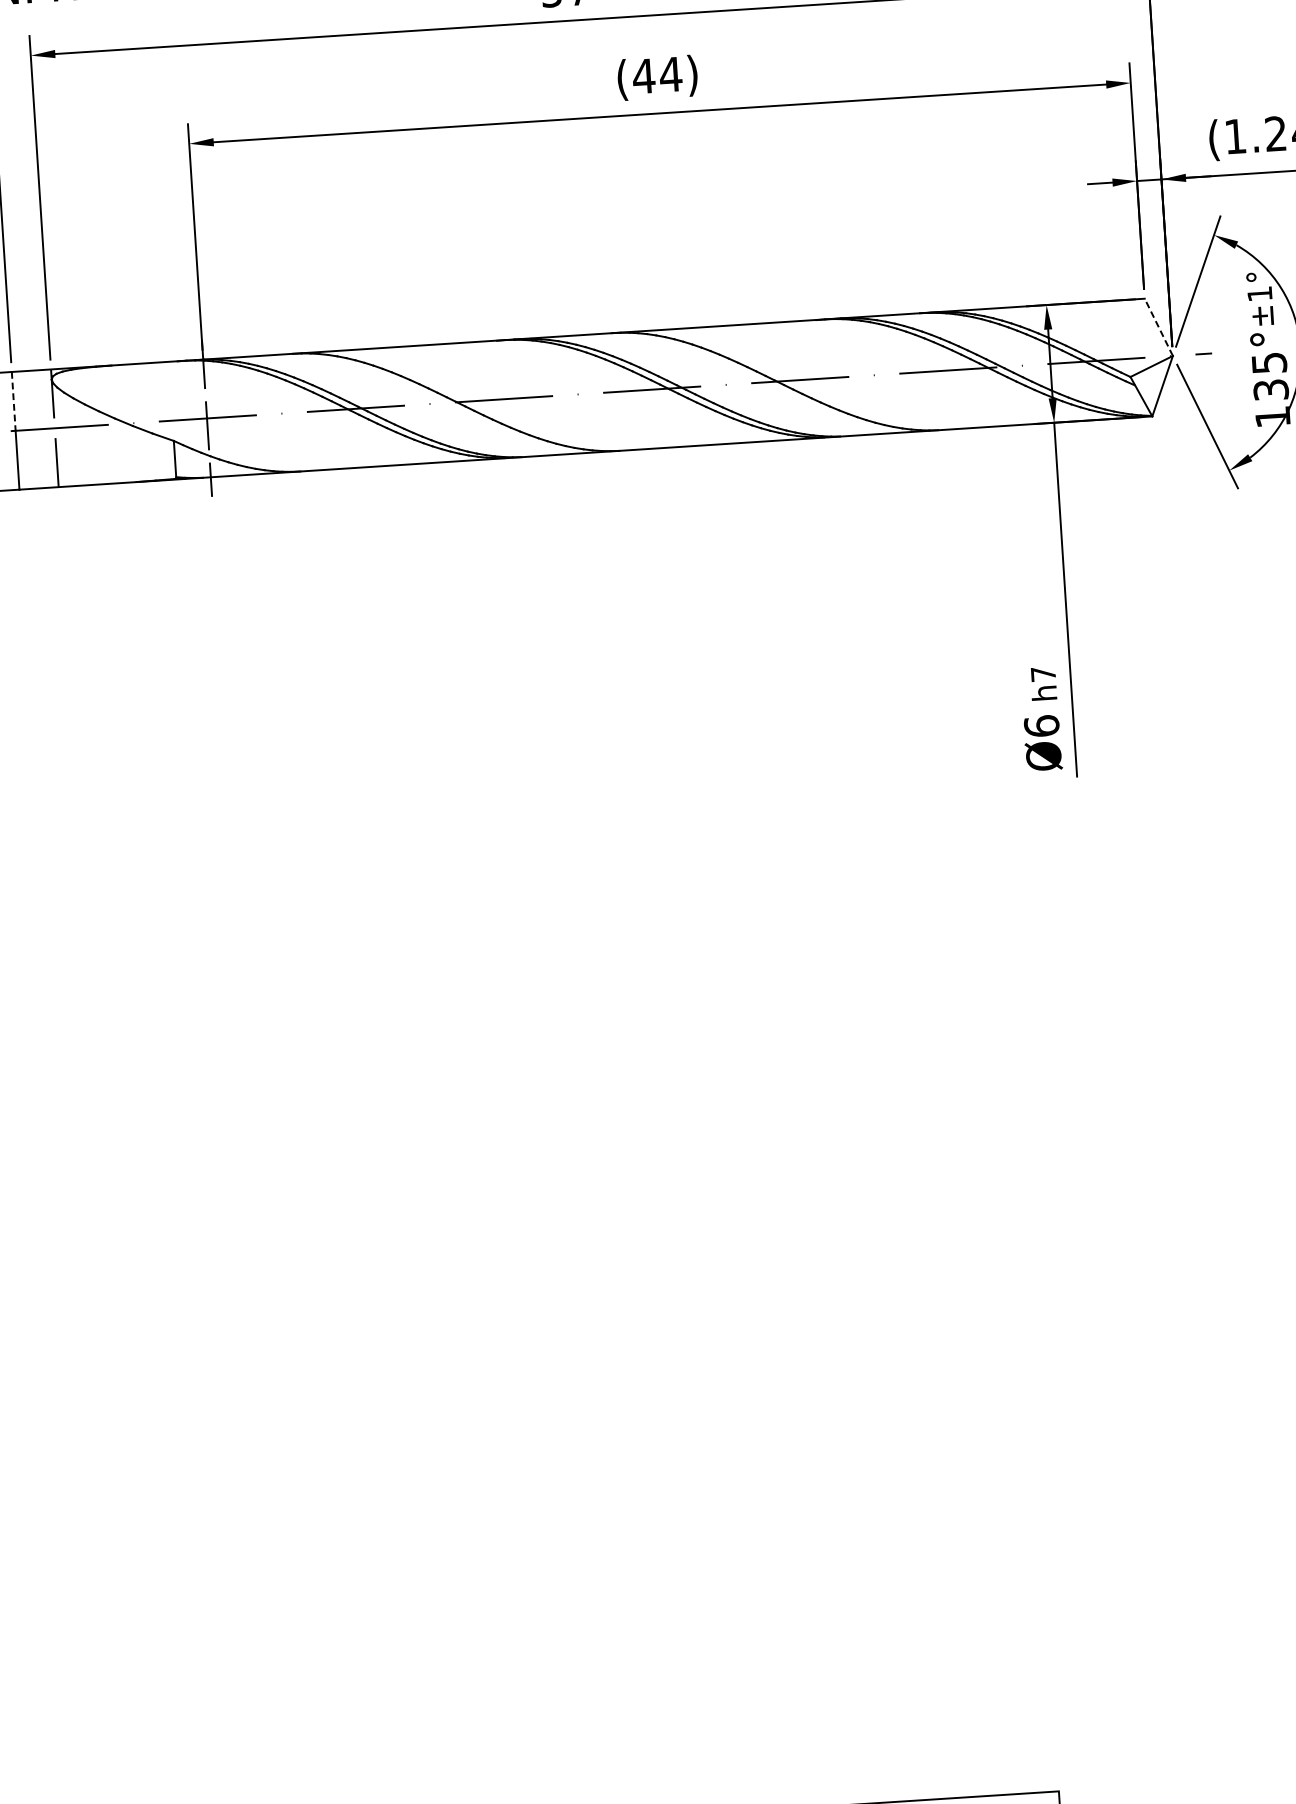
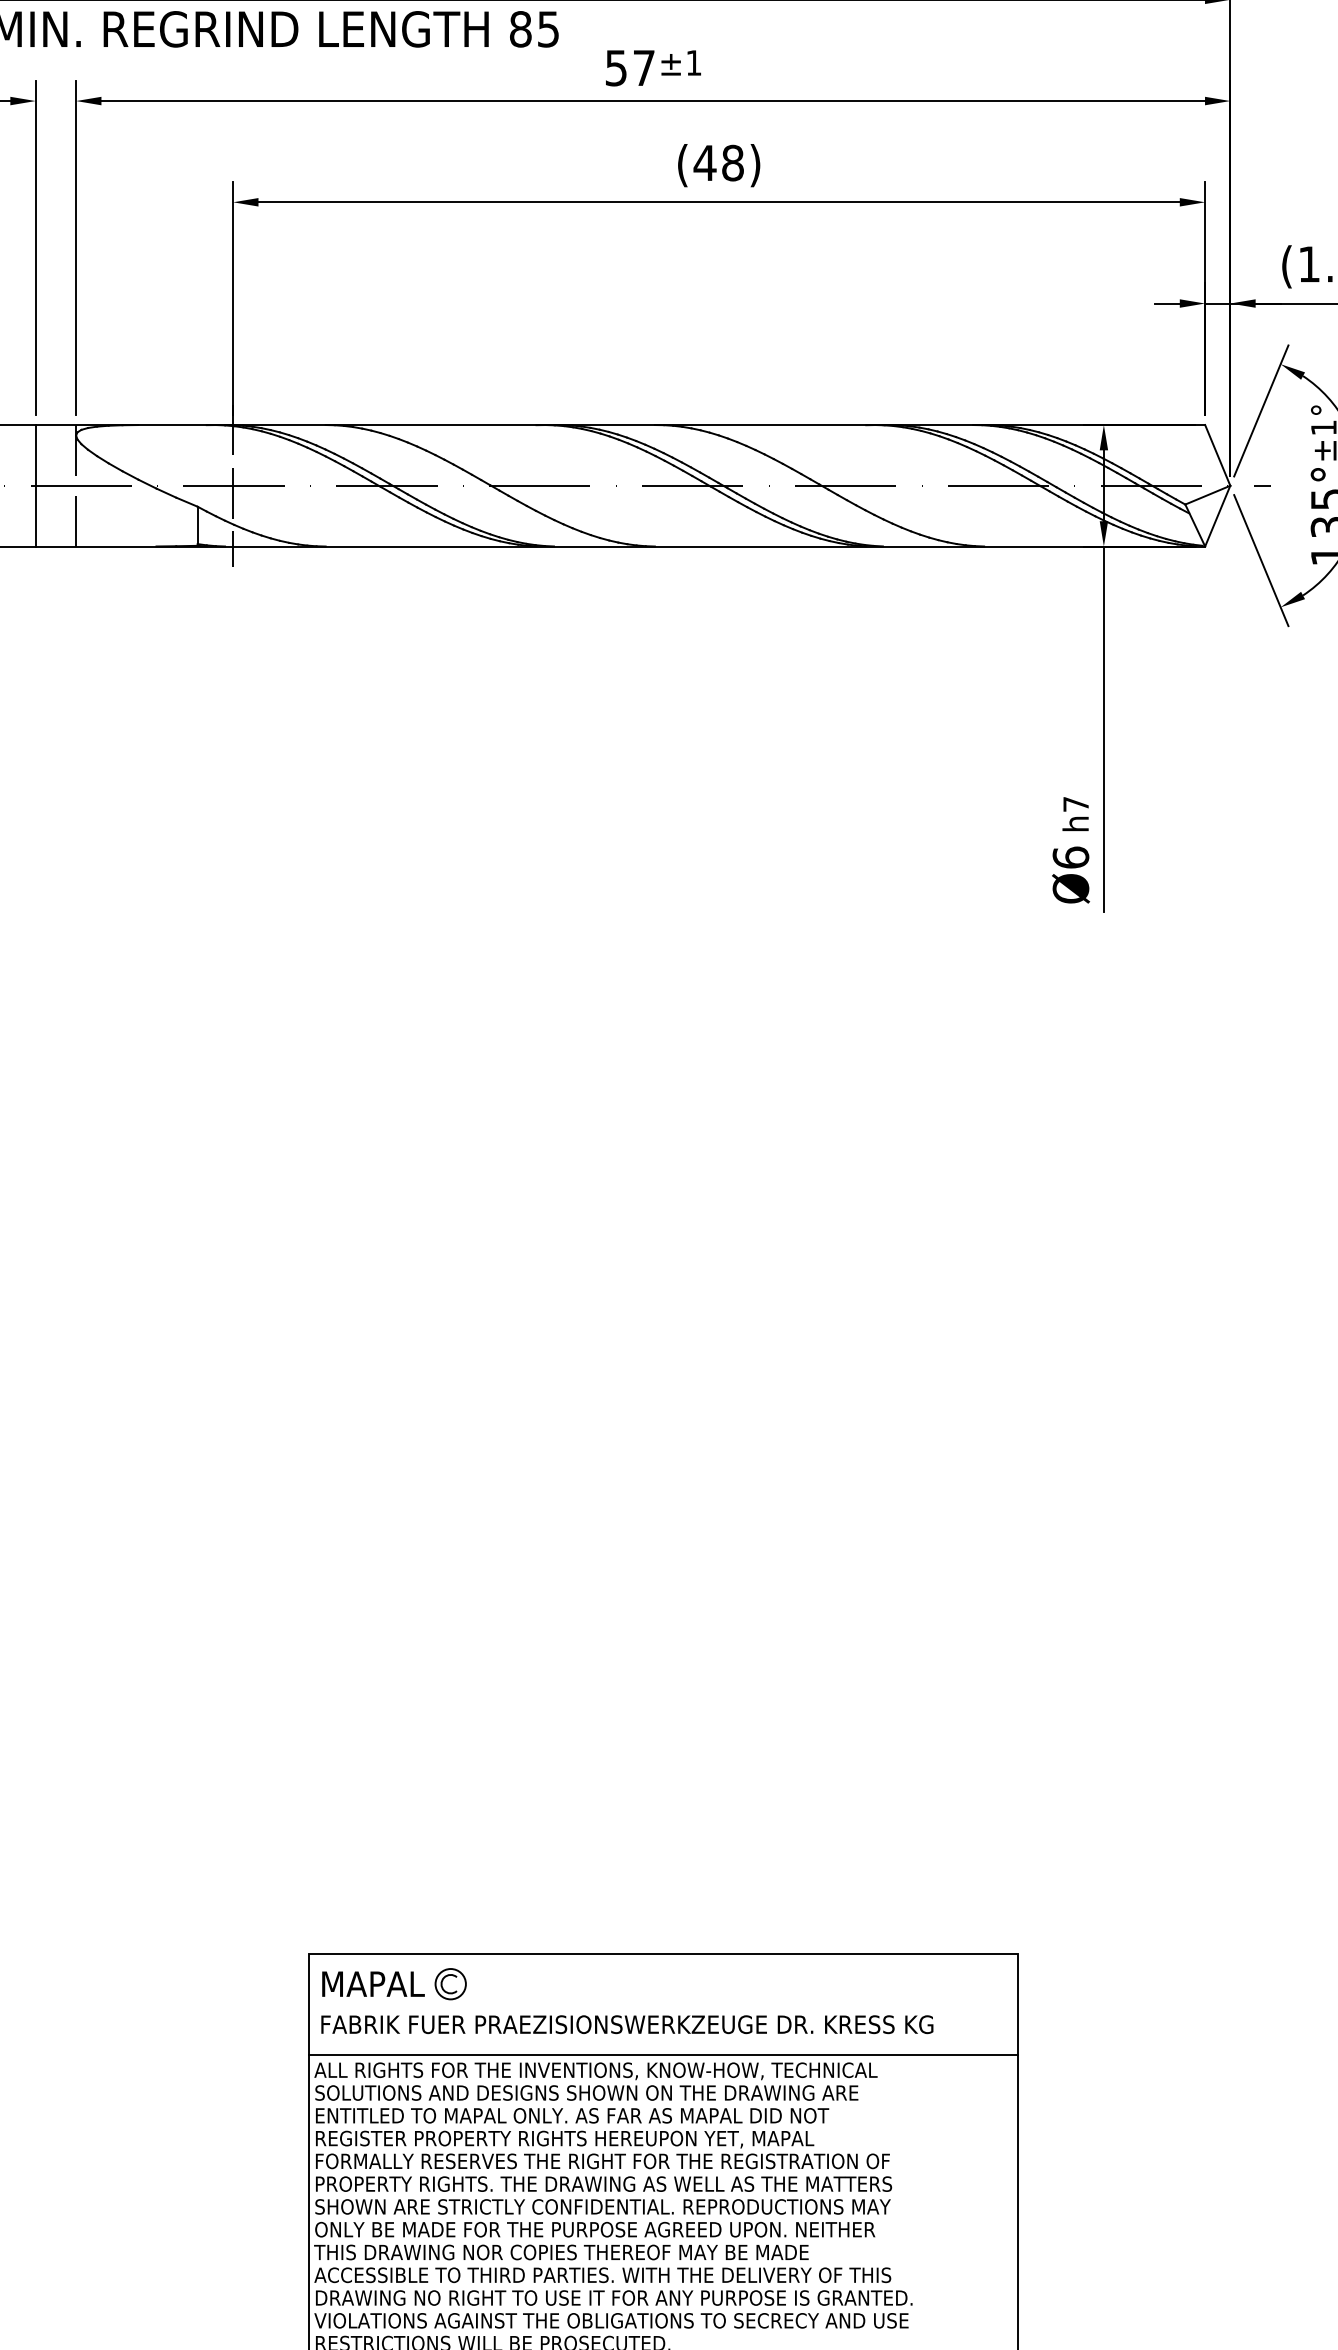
text: (670, 74) -> (732, 162), (44) -> (48)
line: (1158, 327) -> (1217, 455), dashed -> solid
line: (13, 401) -> (35, 455), dashed -> solid

